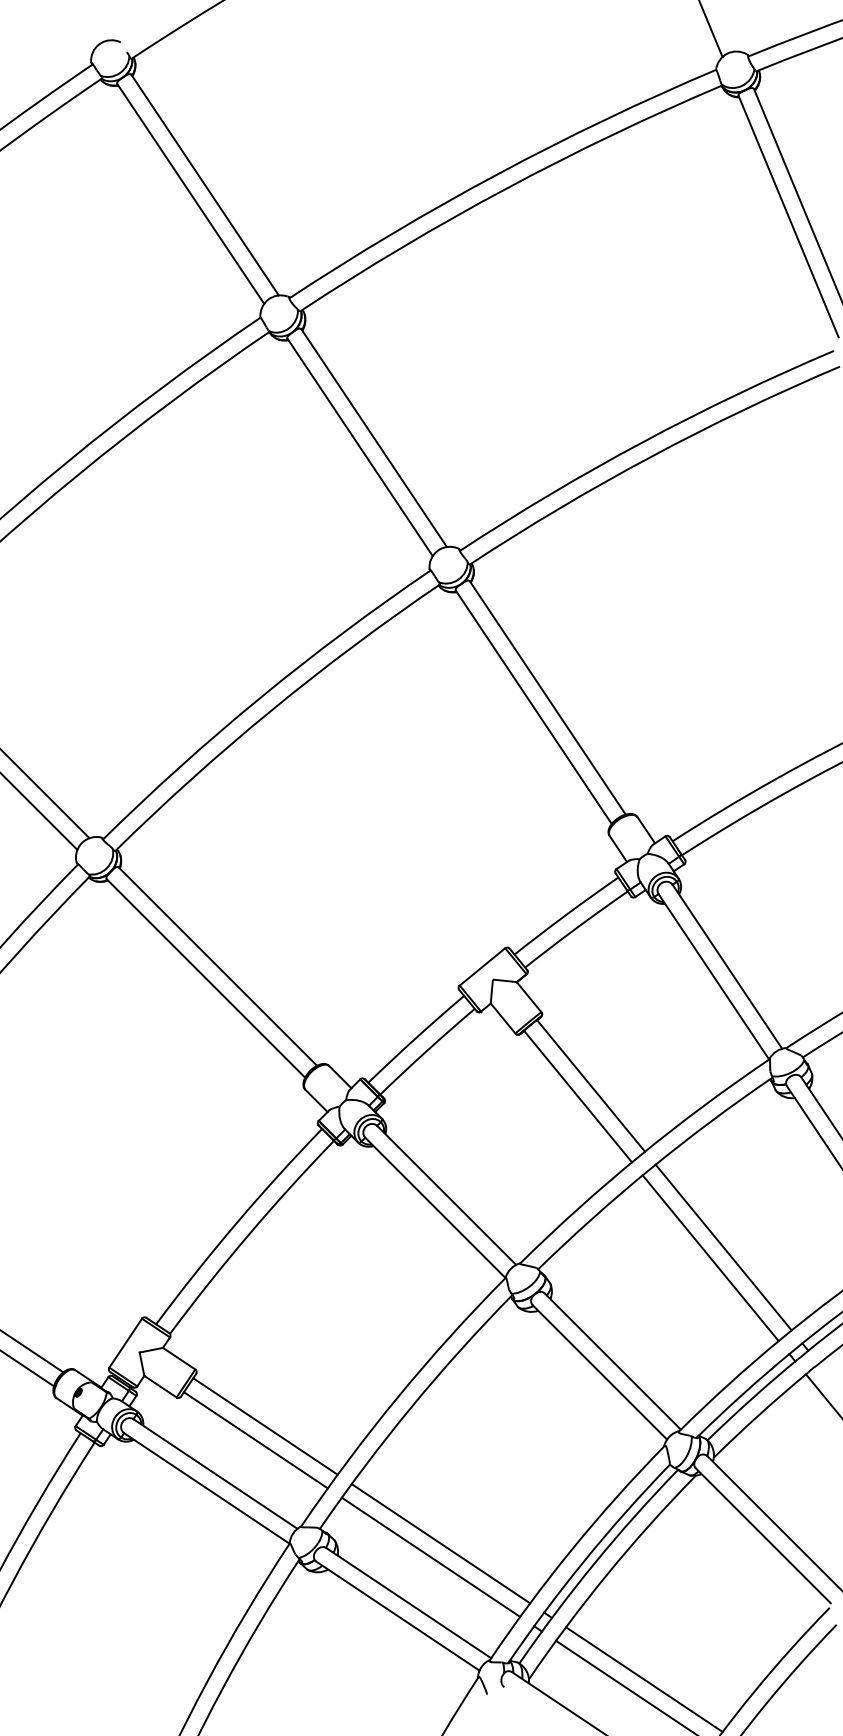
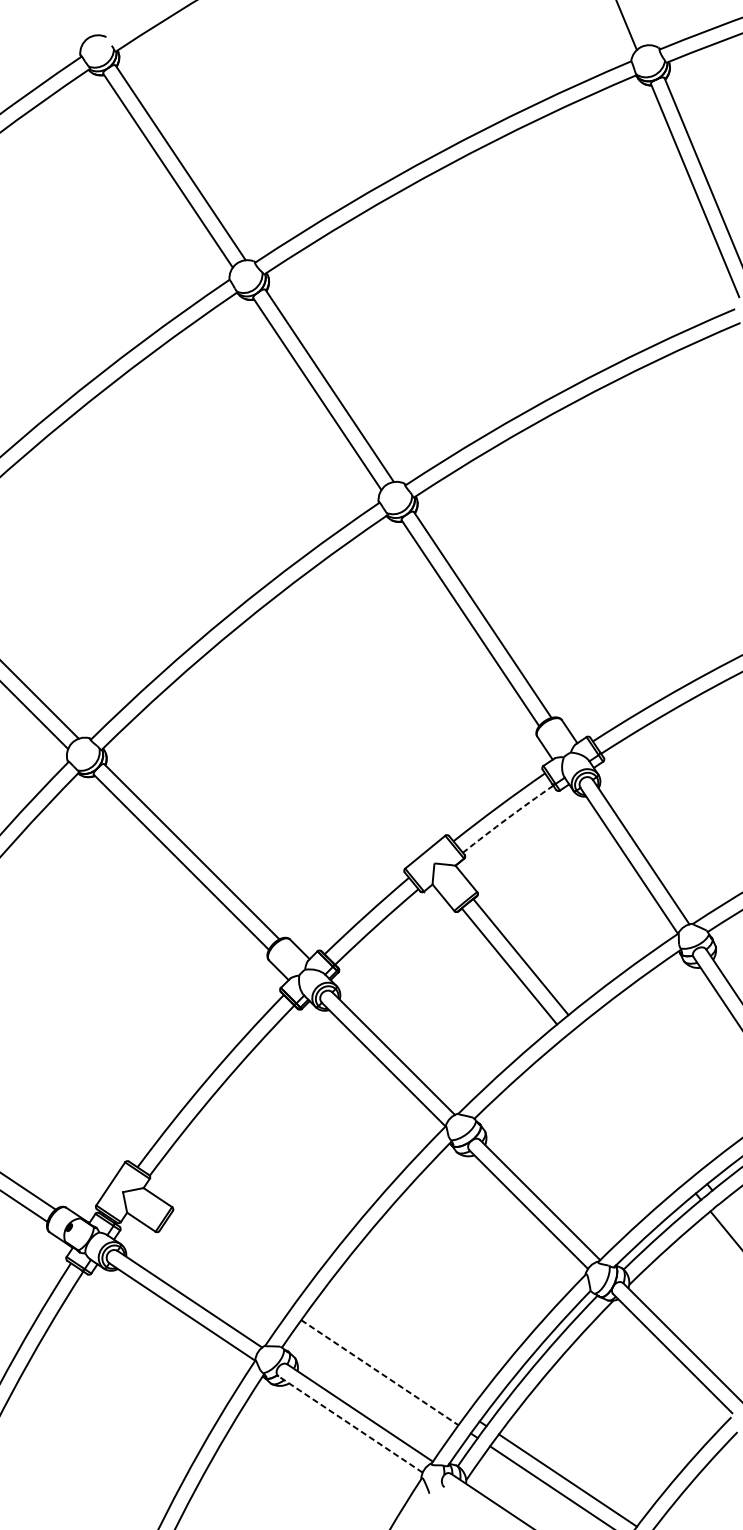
arc: (575, 928) -> (507, 818), solid -> dashed
line: (723, 1247) -> (637, 1099), removed
line: (710, 1258) -> (626, 1109), removed
line: (265, 1426) -> (233, 1257), removed
line: (255, 1440) -> (225, 1269), removed
line: (440, 1543) -> (388, 1360), removed
line: (431, 1557) -> (380, 1372), solid -> dashed
line: (397, 1615) -> (350, 1423), solid -> dashed

